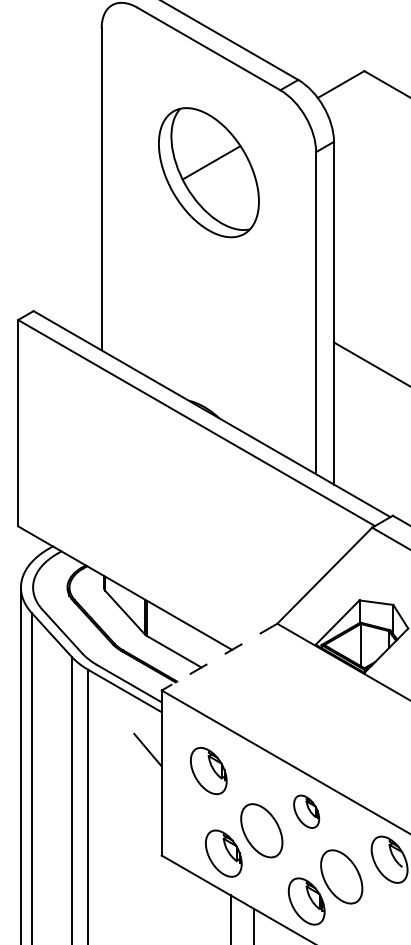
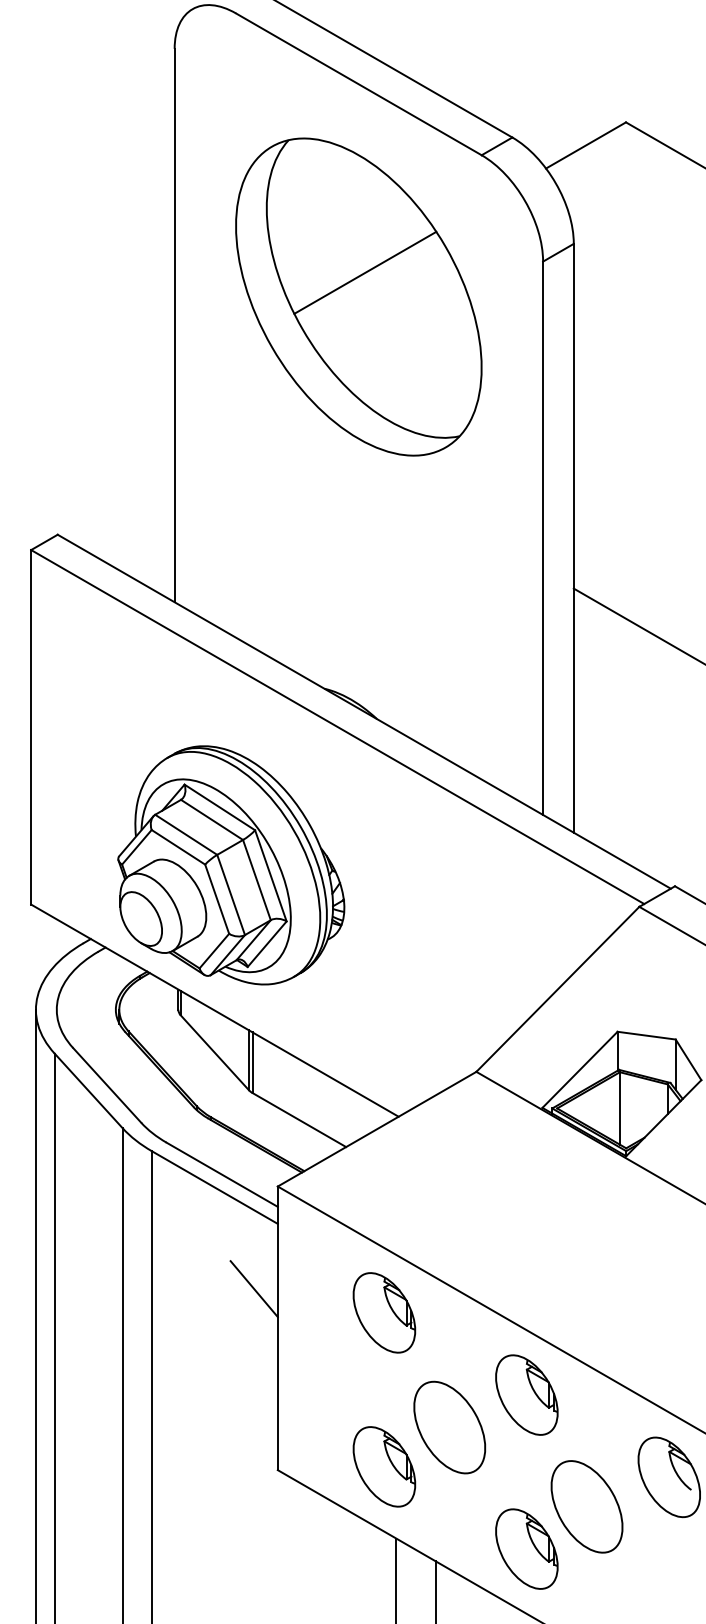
part: (208, 172) -> (358, 296), size x1.43
part: (134, 503) -> (231, 865), added
line: (219, 657) -> (377, 1129), dashed -> solid
part: (208, 771) -> (383, 1313), moved
part: (306, 811) -> (526, 1394), size x1.43

